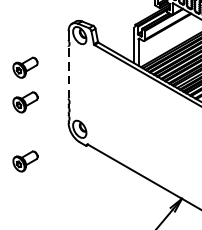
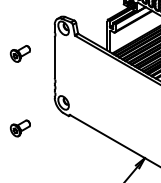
line: (68, 72) -> (54, 57), dashed -> solid
part: (24, 102) -> (19, 81), removed

